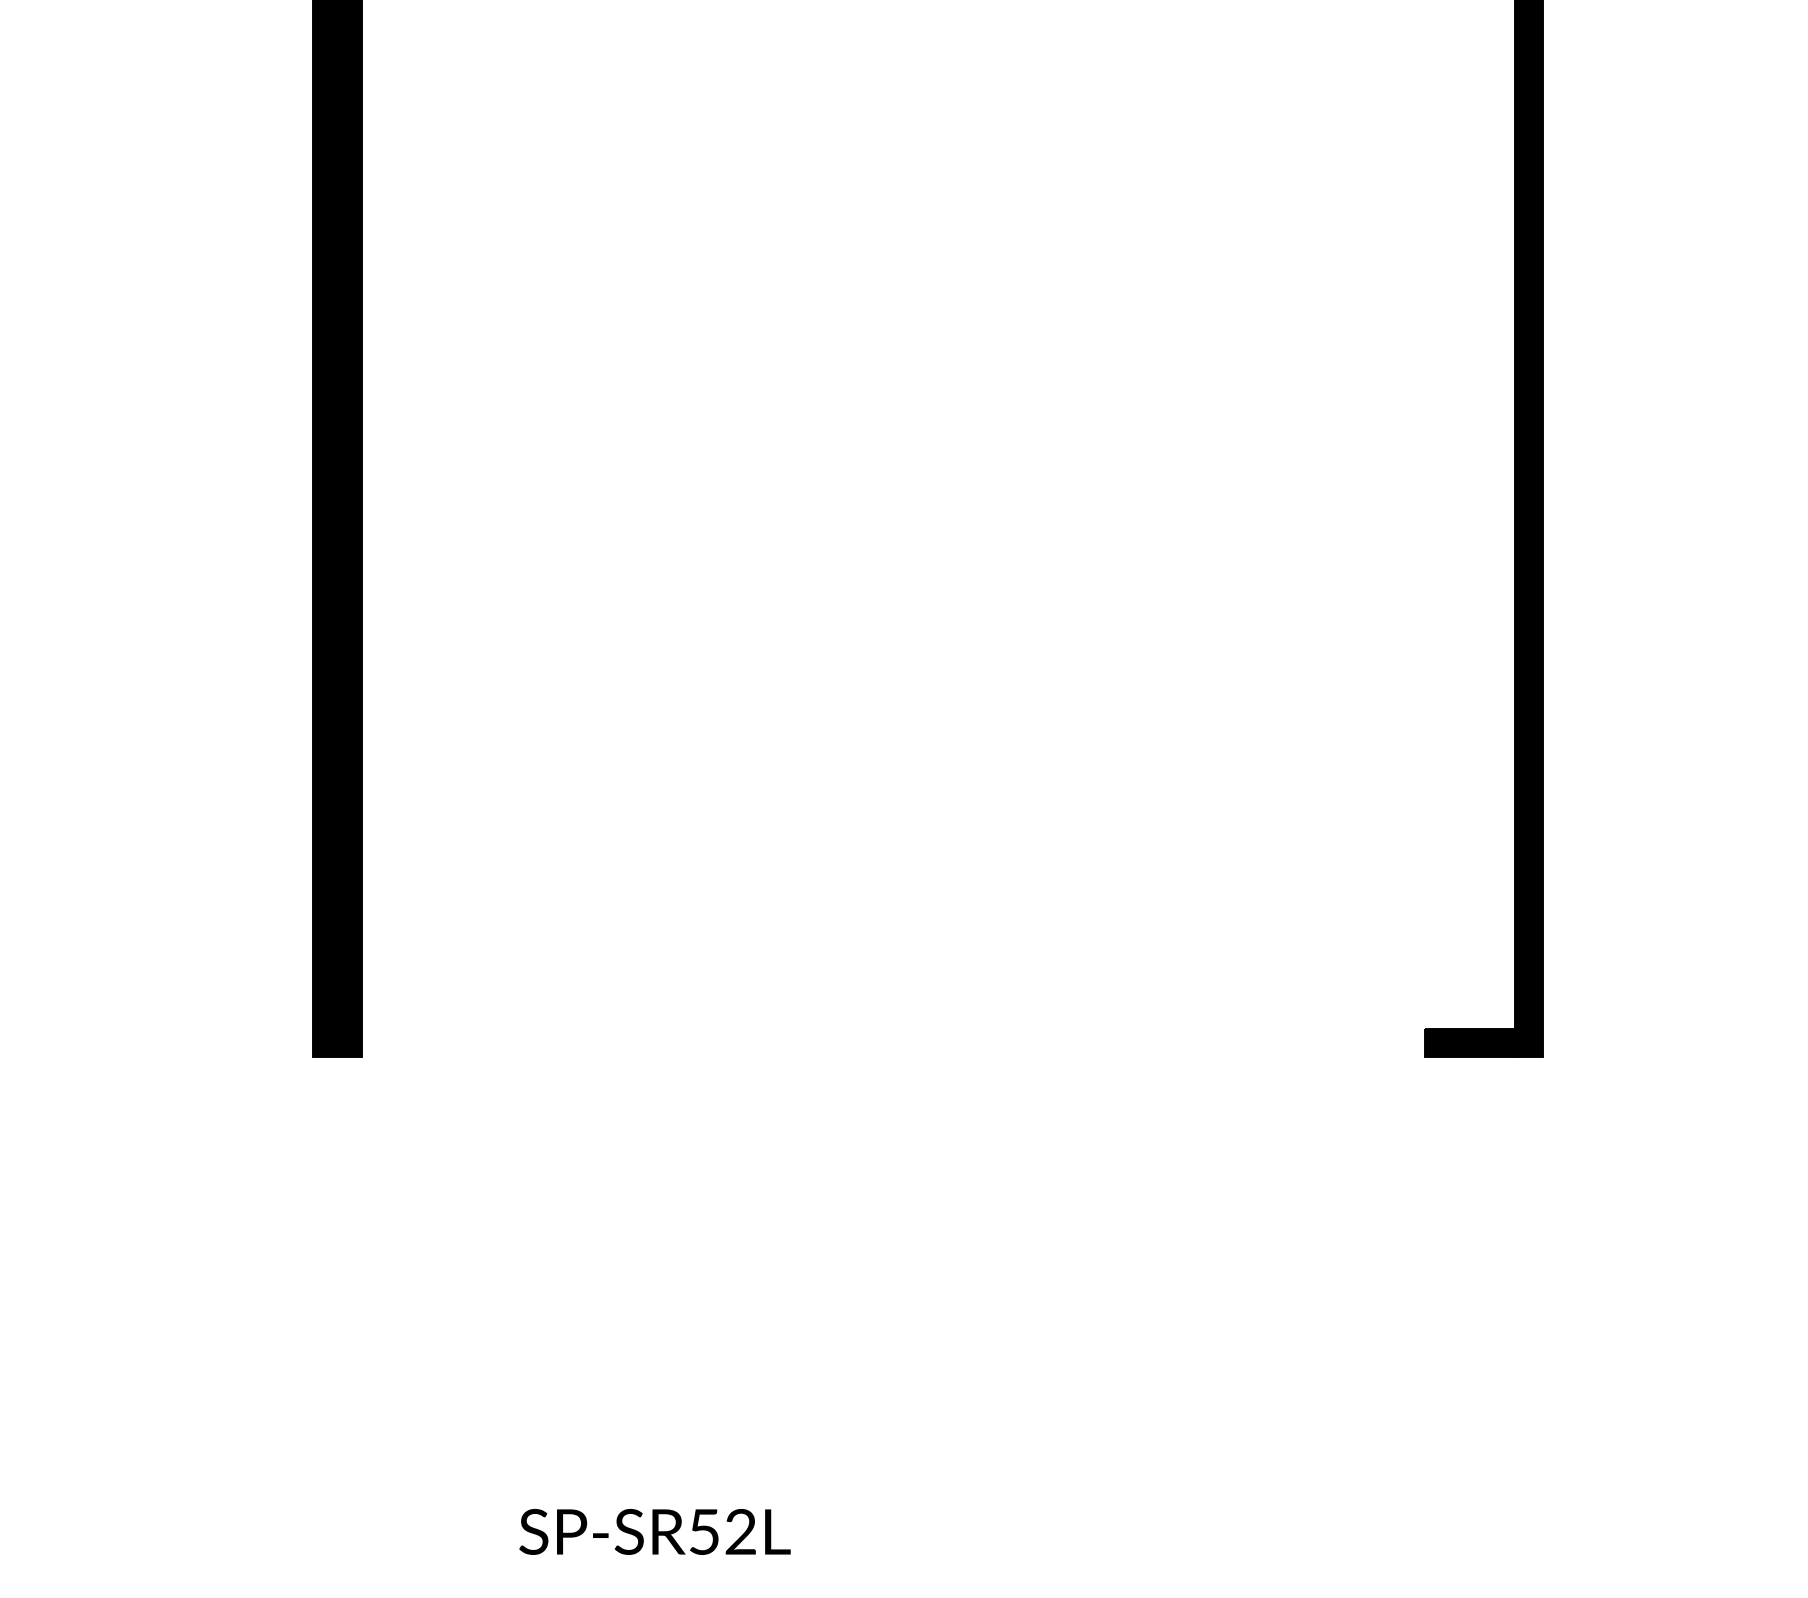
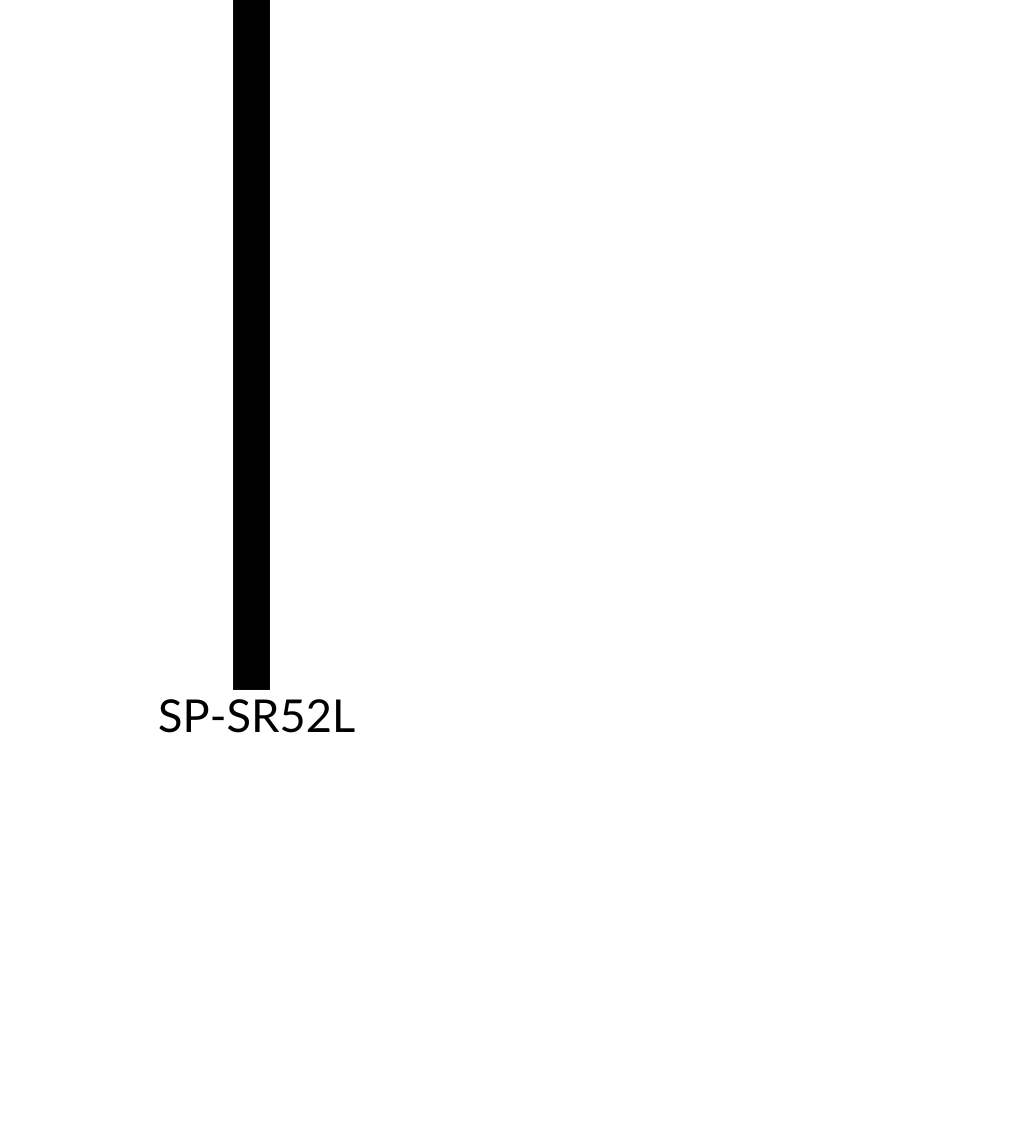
text: (654, 1531) -> (256, 715), moved

